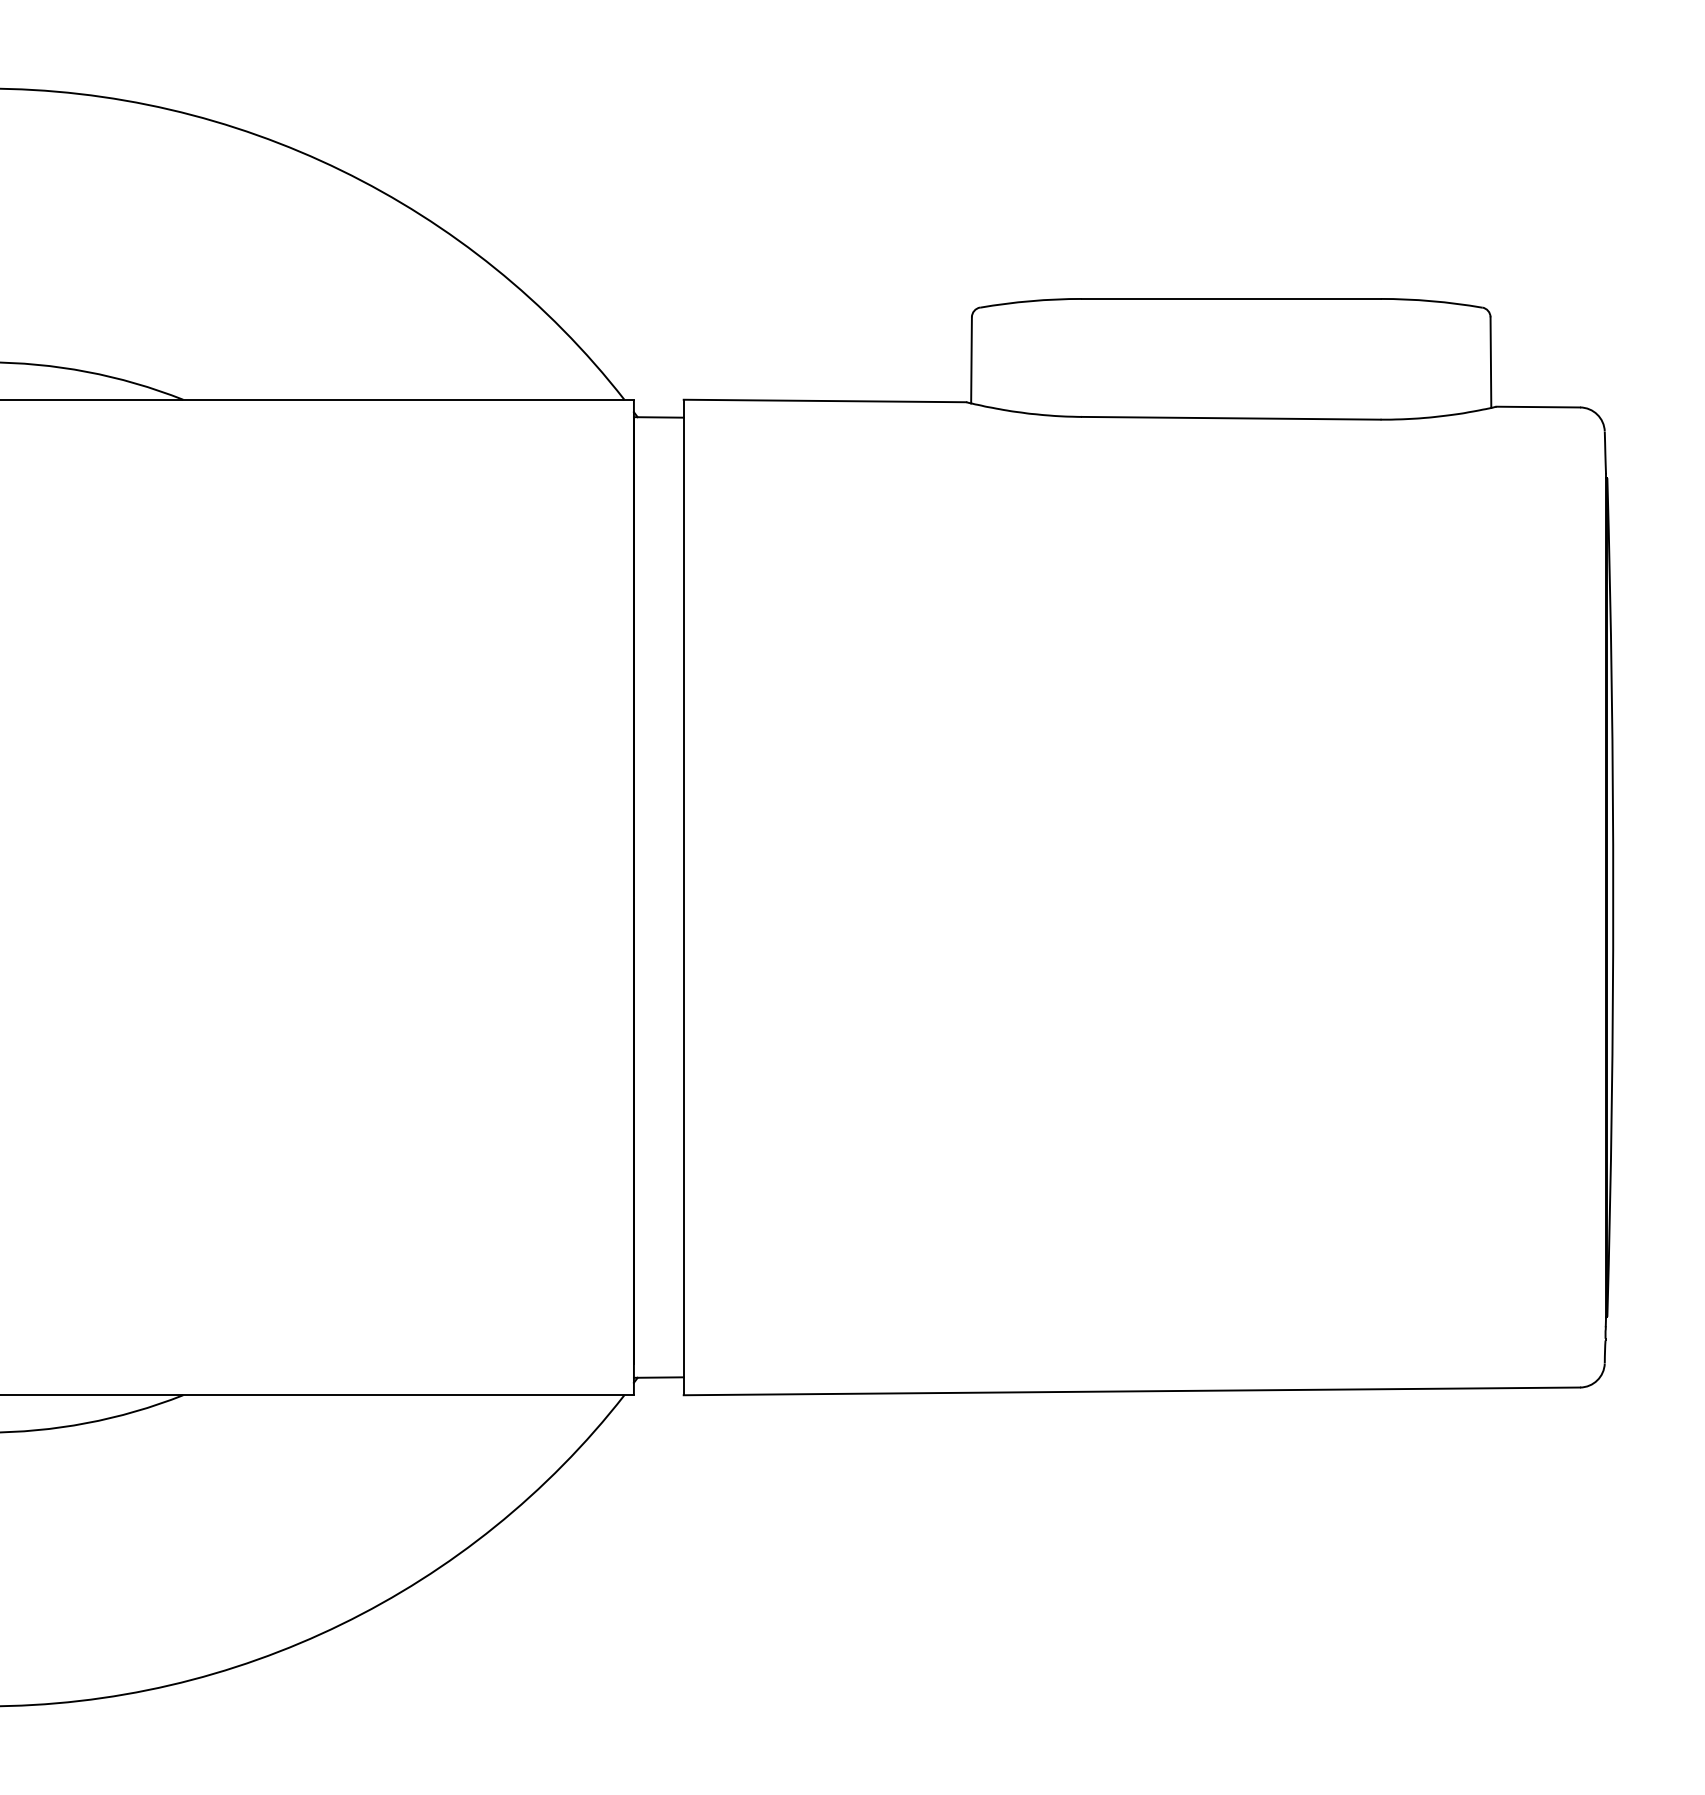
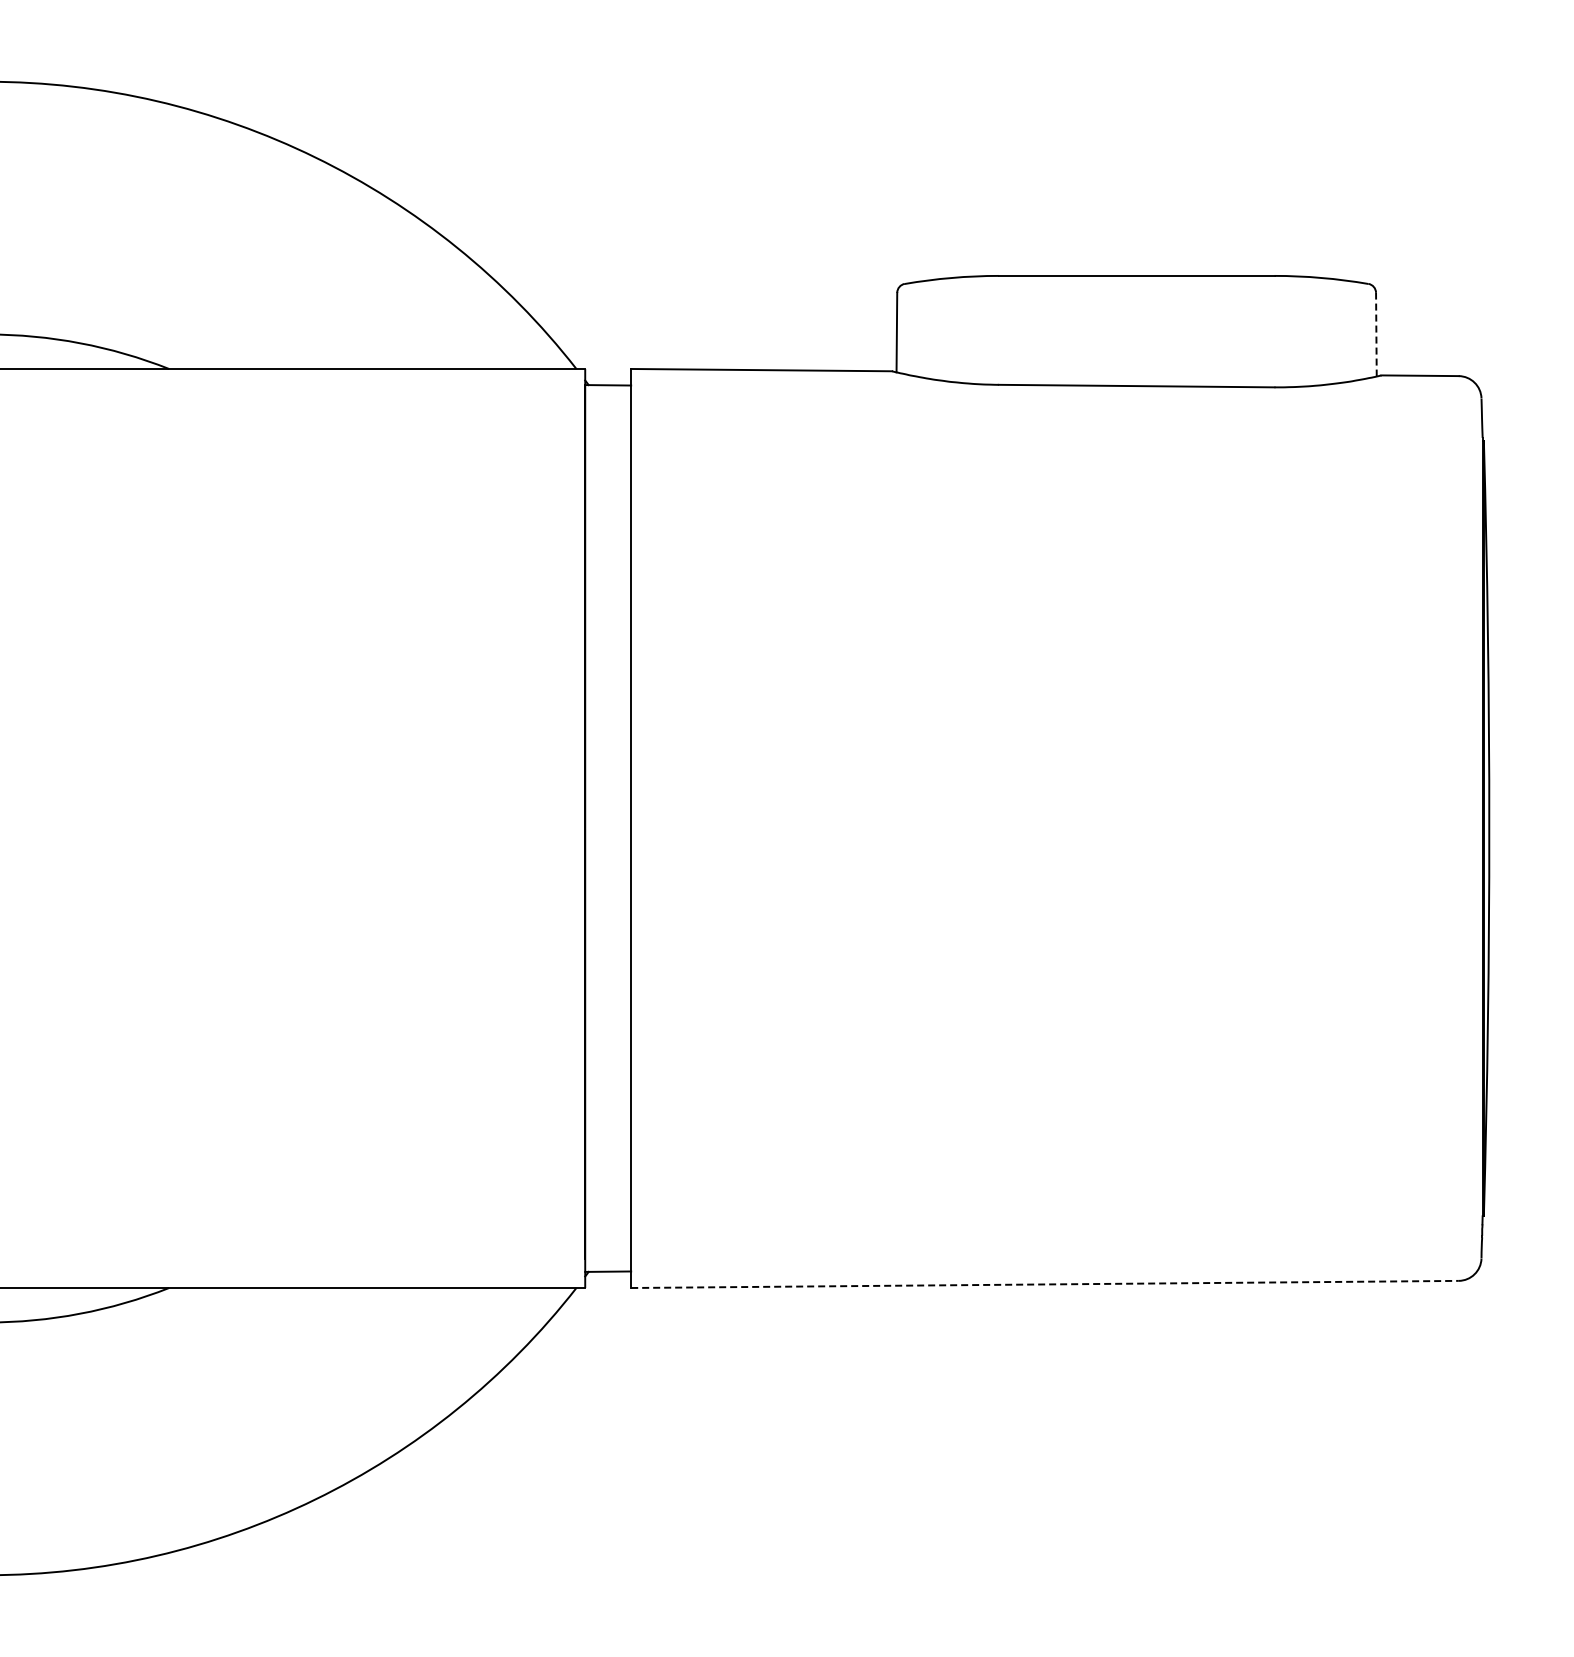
line: (1491, 362) -> (1376, 334), solid -> dashed
line: (1131, 1391) -> (1044, 1284), solid -> dashed

